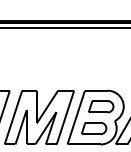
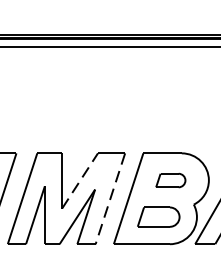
line: (47, 106) -> (80, 180), solid -> dashed
part: (101, 106) -> (171, 180), size x0.7
line: (65, 118) -> (110, 200), solid -> dashed

